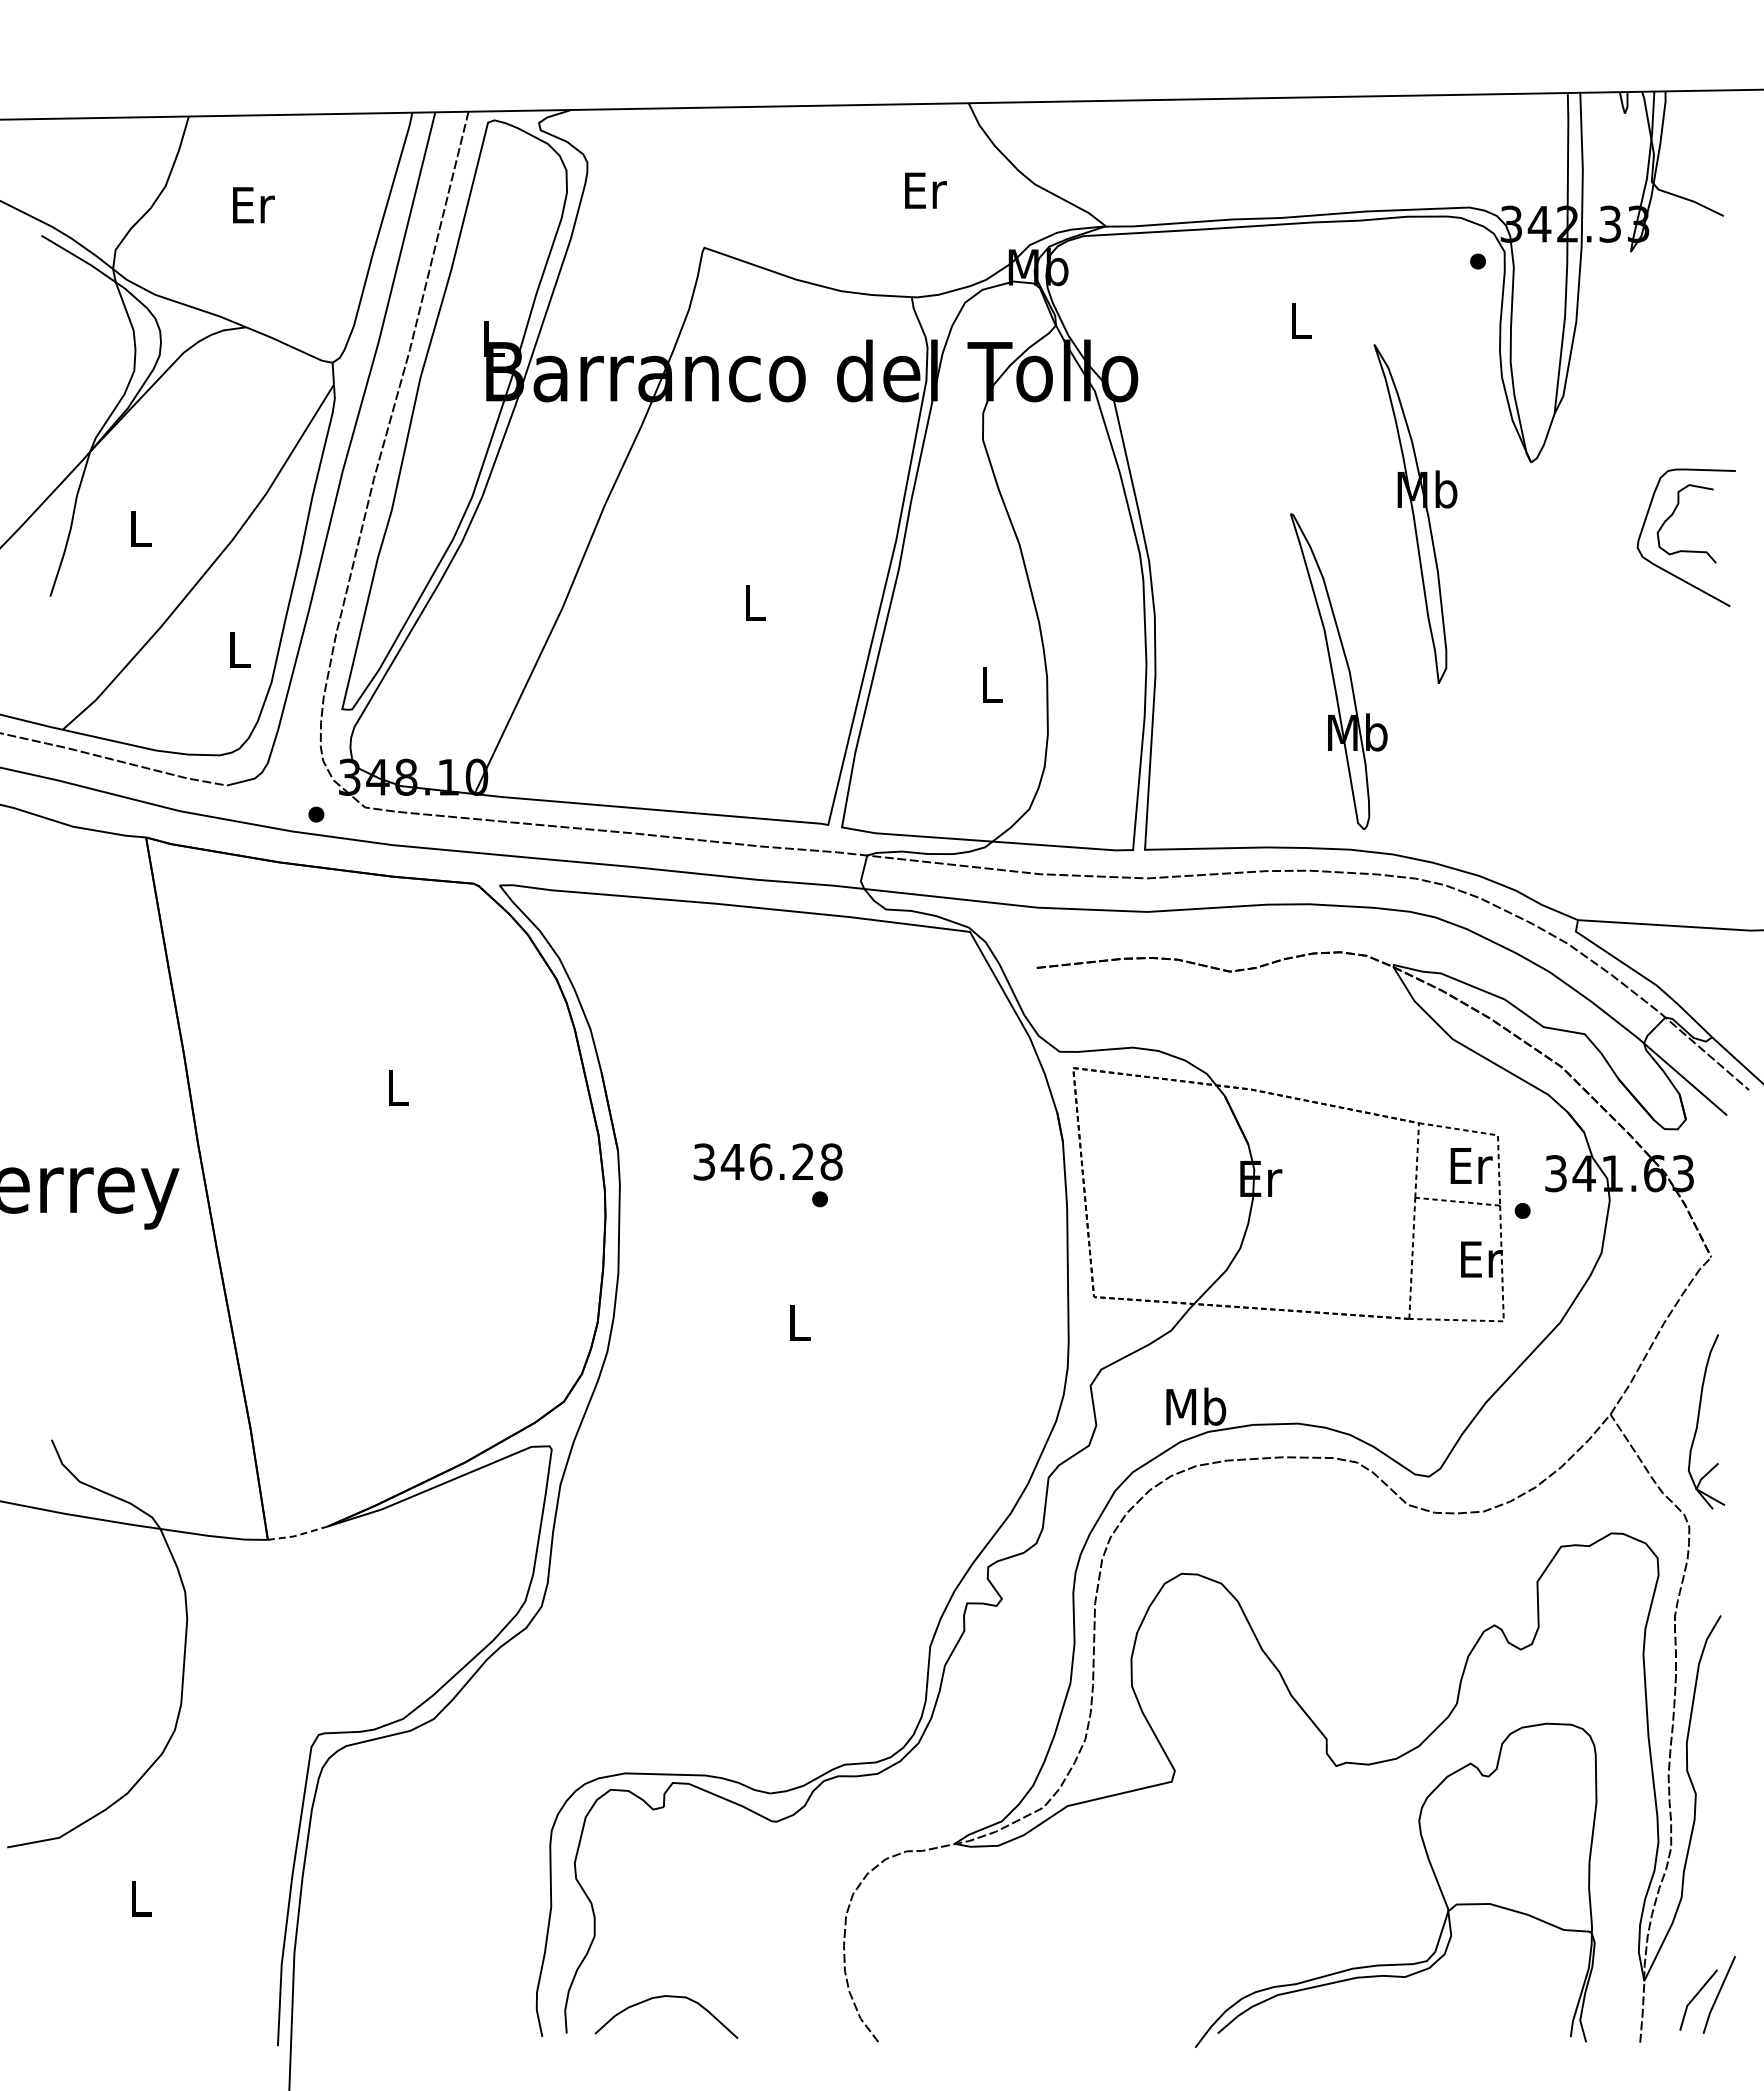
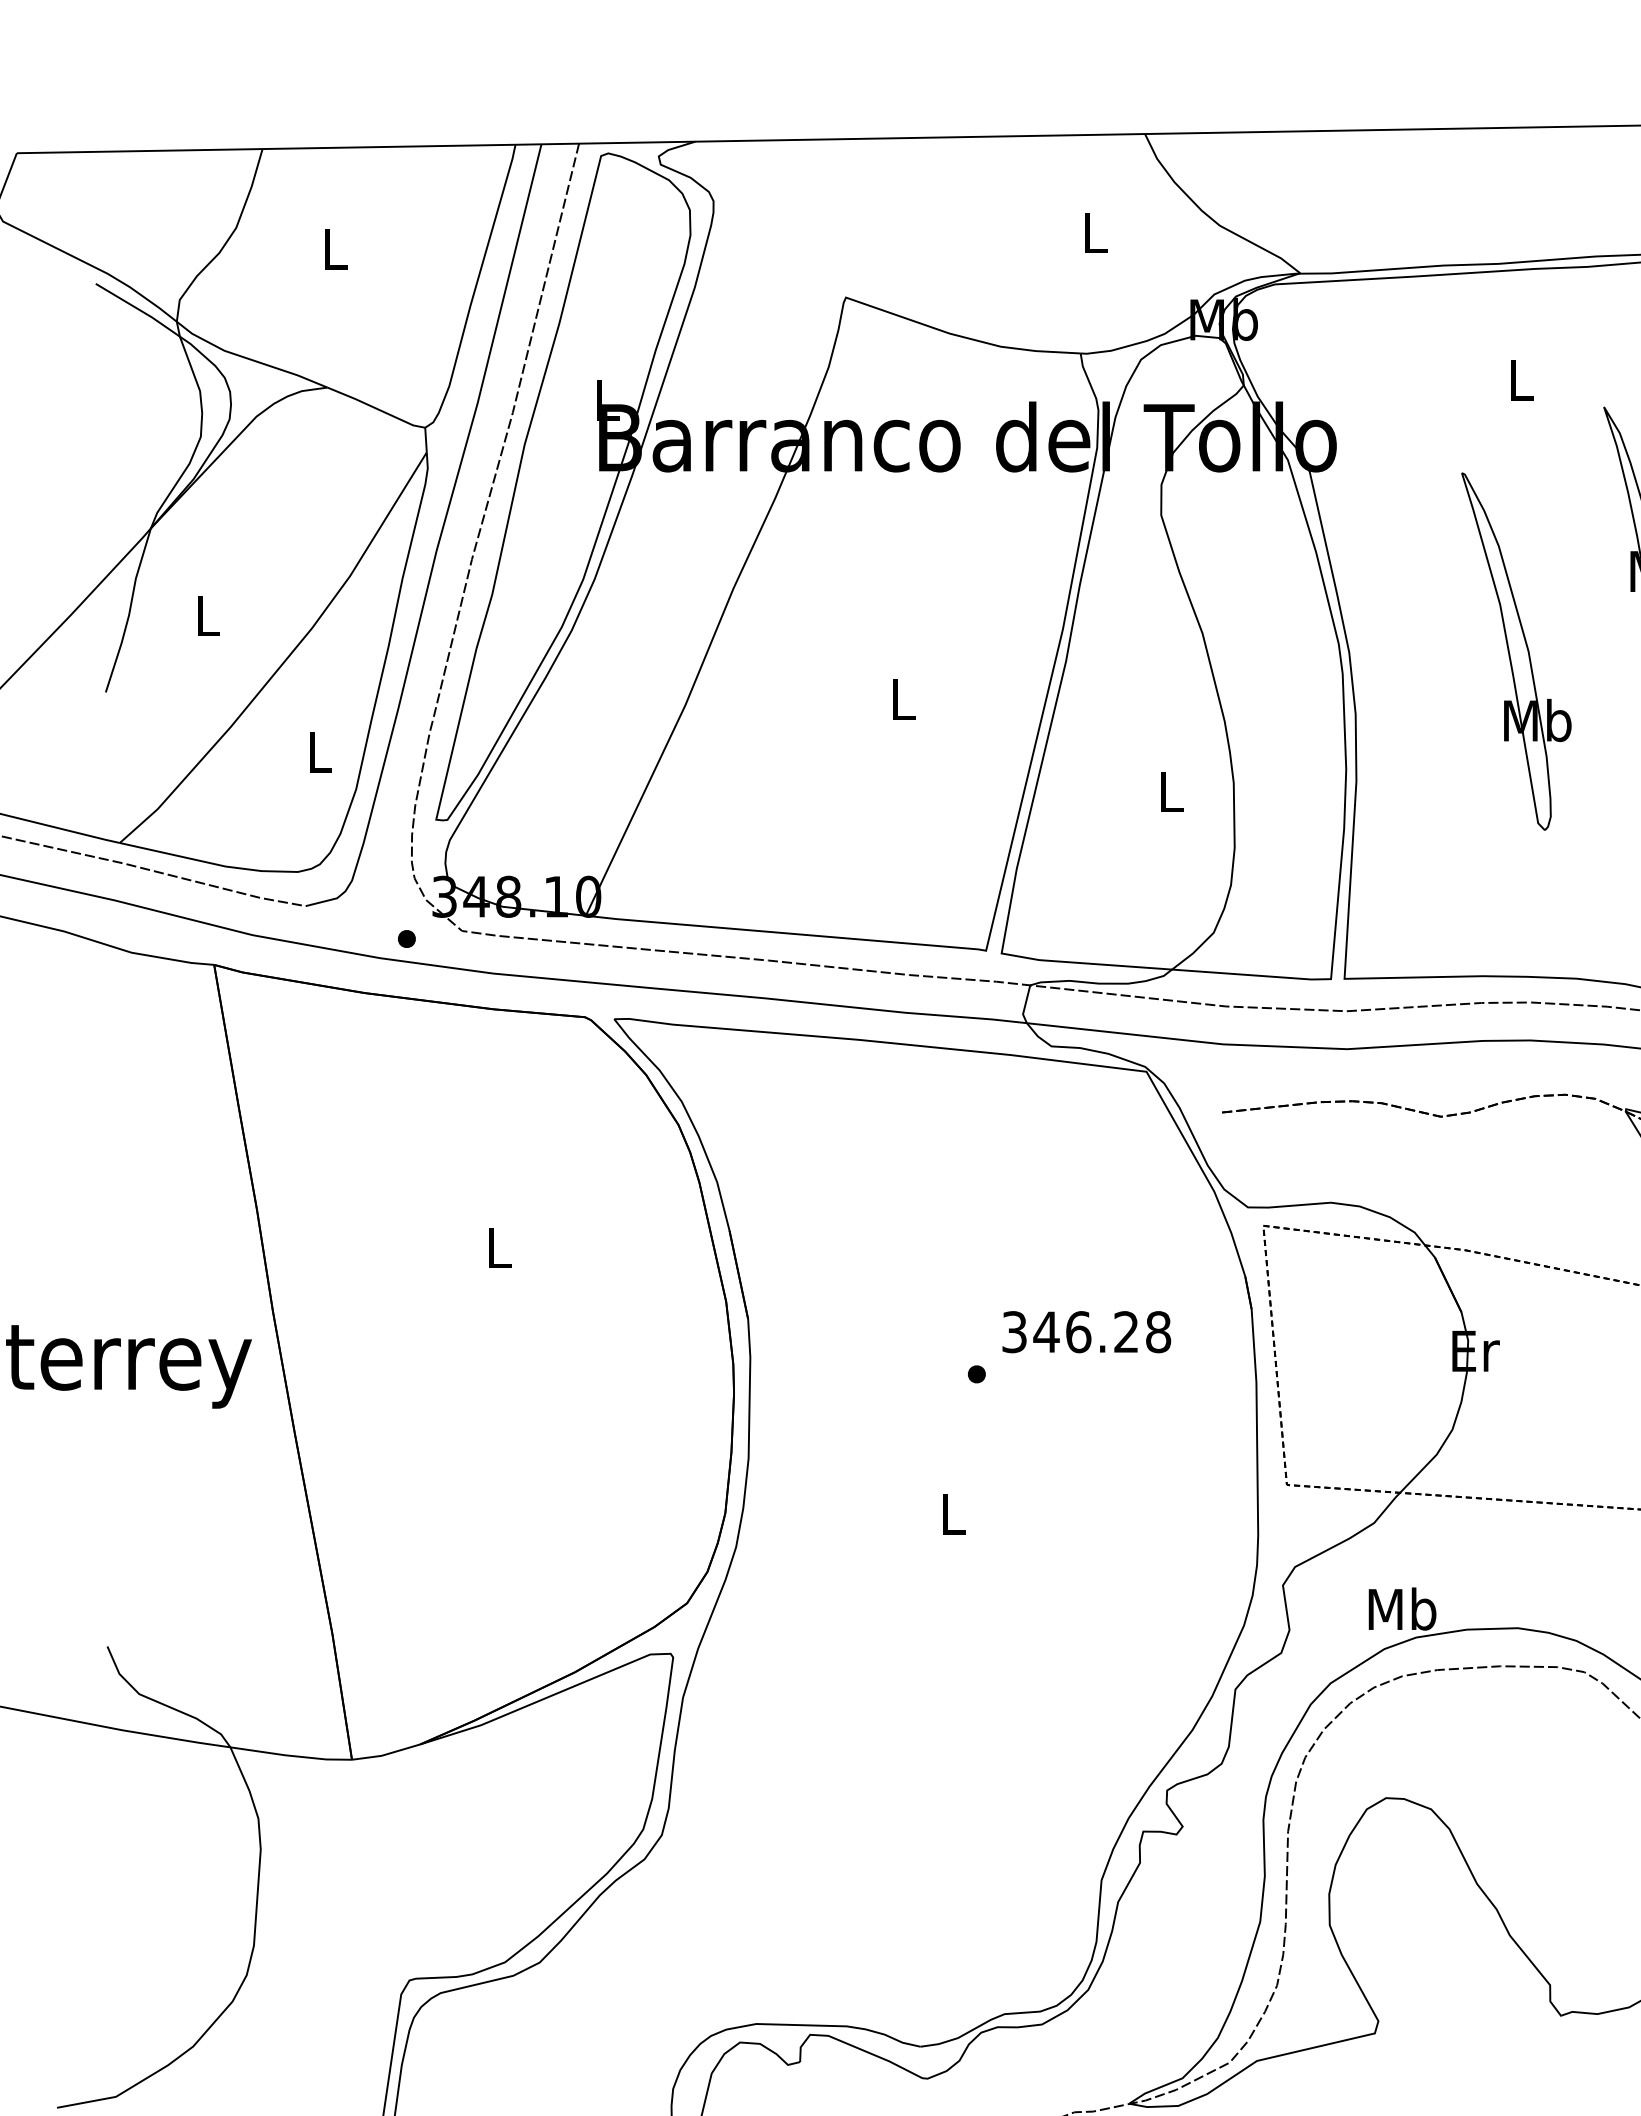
text: (925, 190) -> (1096, 232), Er -> L
text: (253, 205) -> (335, 249), Er -> L
part: (1338, 671) -> (1515, 651), moved
text: (767, 1161) -> (1085, 1331), moved
line: (297, 1535) -> (385, 1754), dashed -> solid

